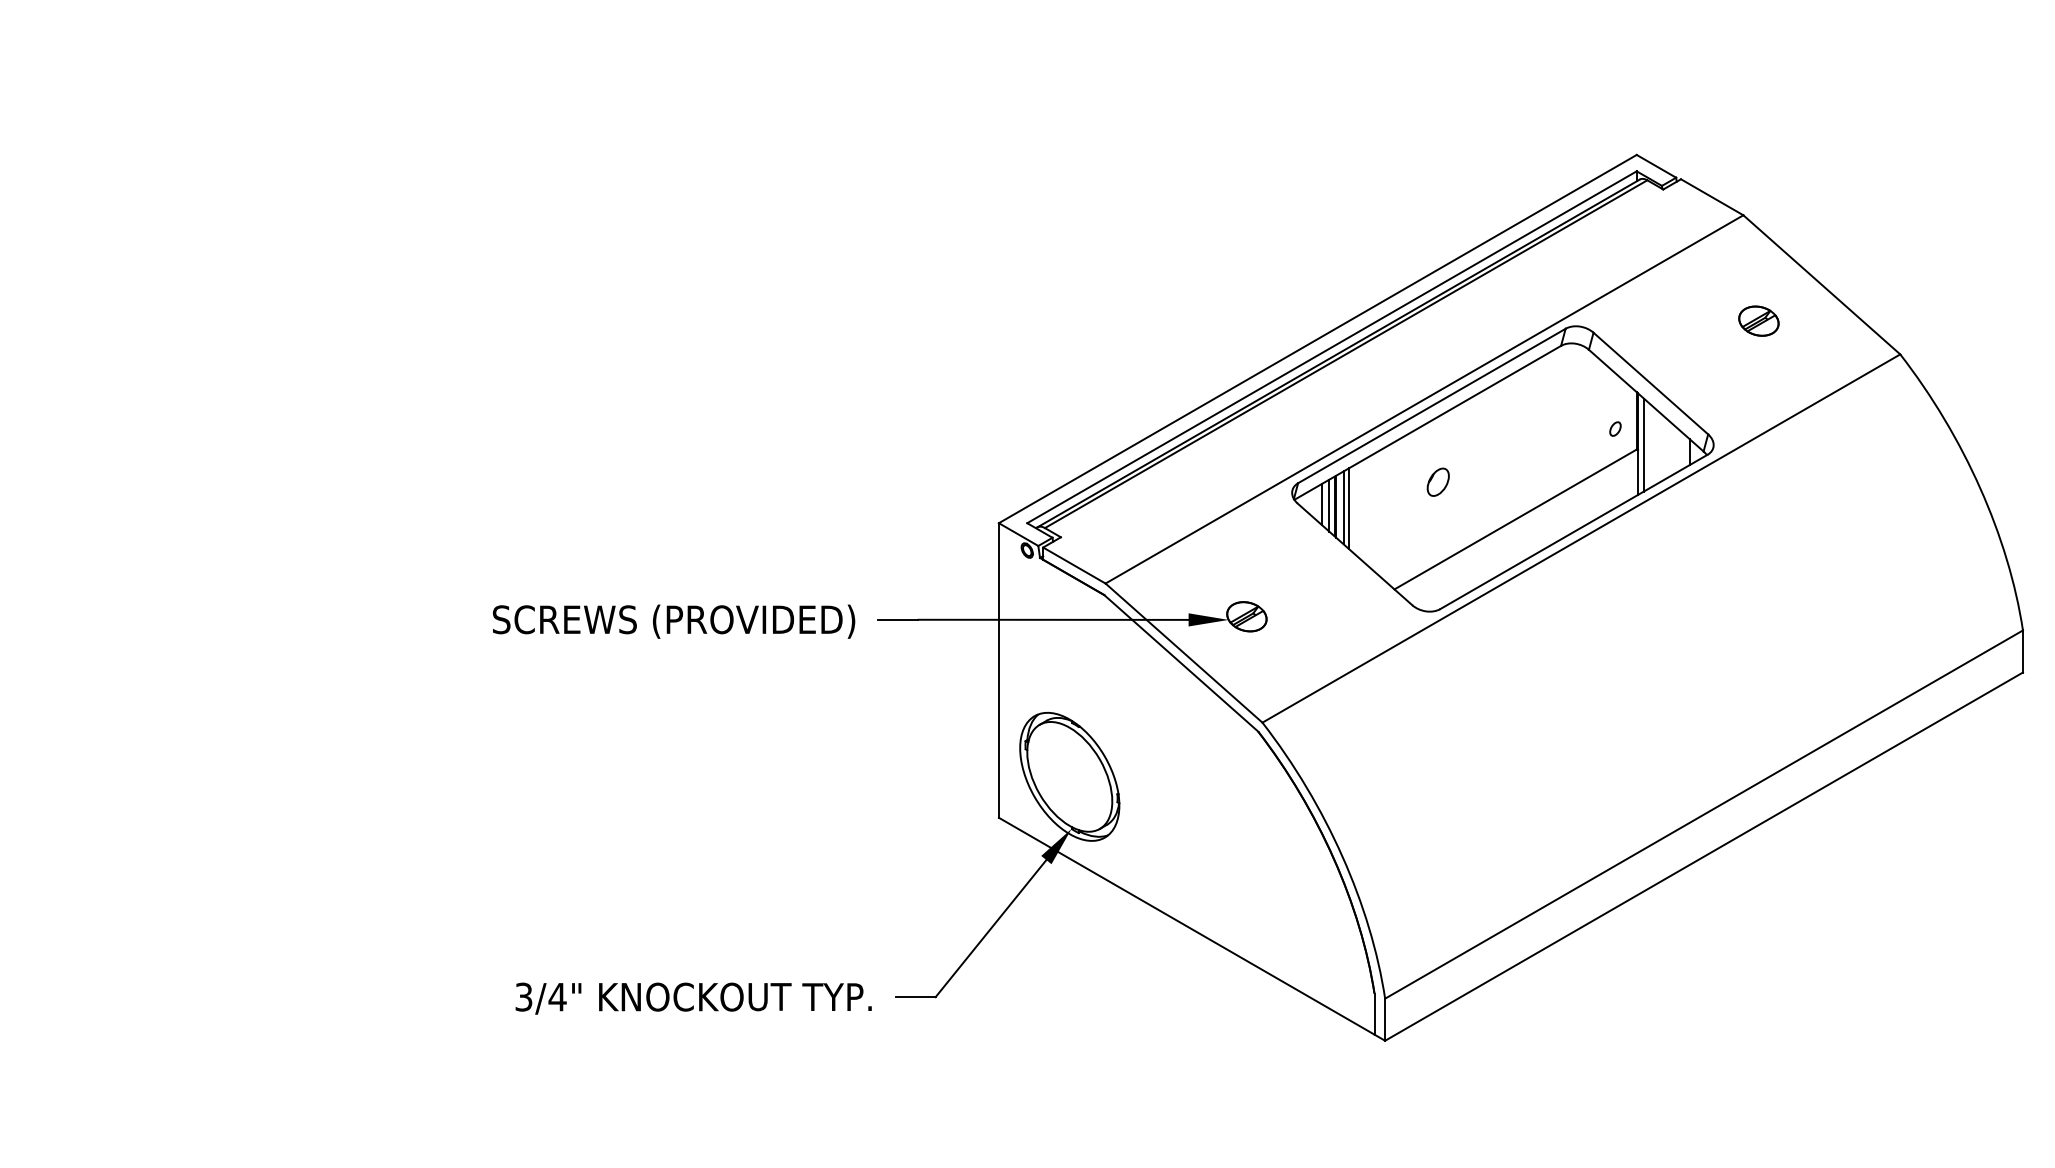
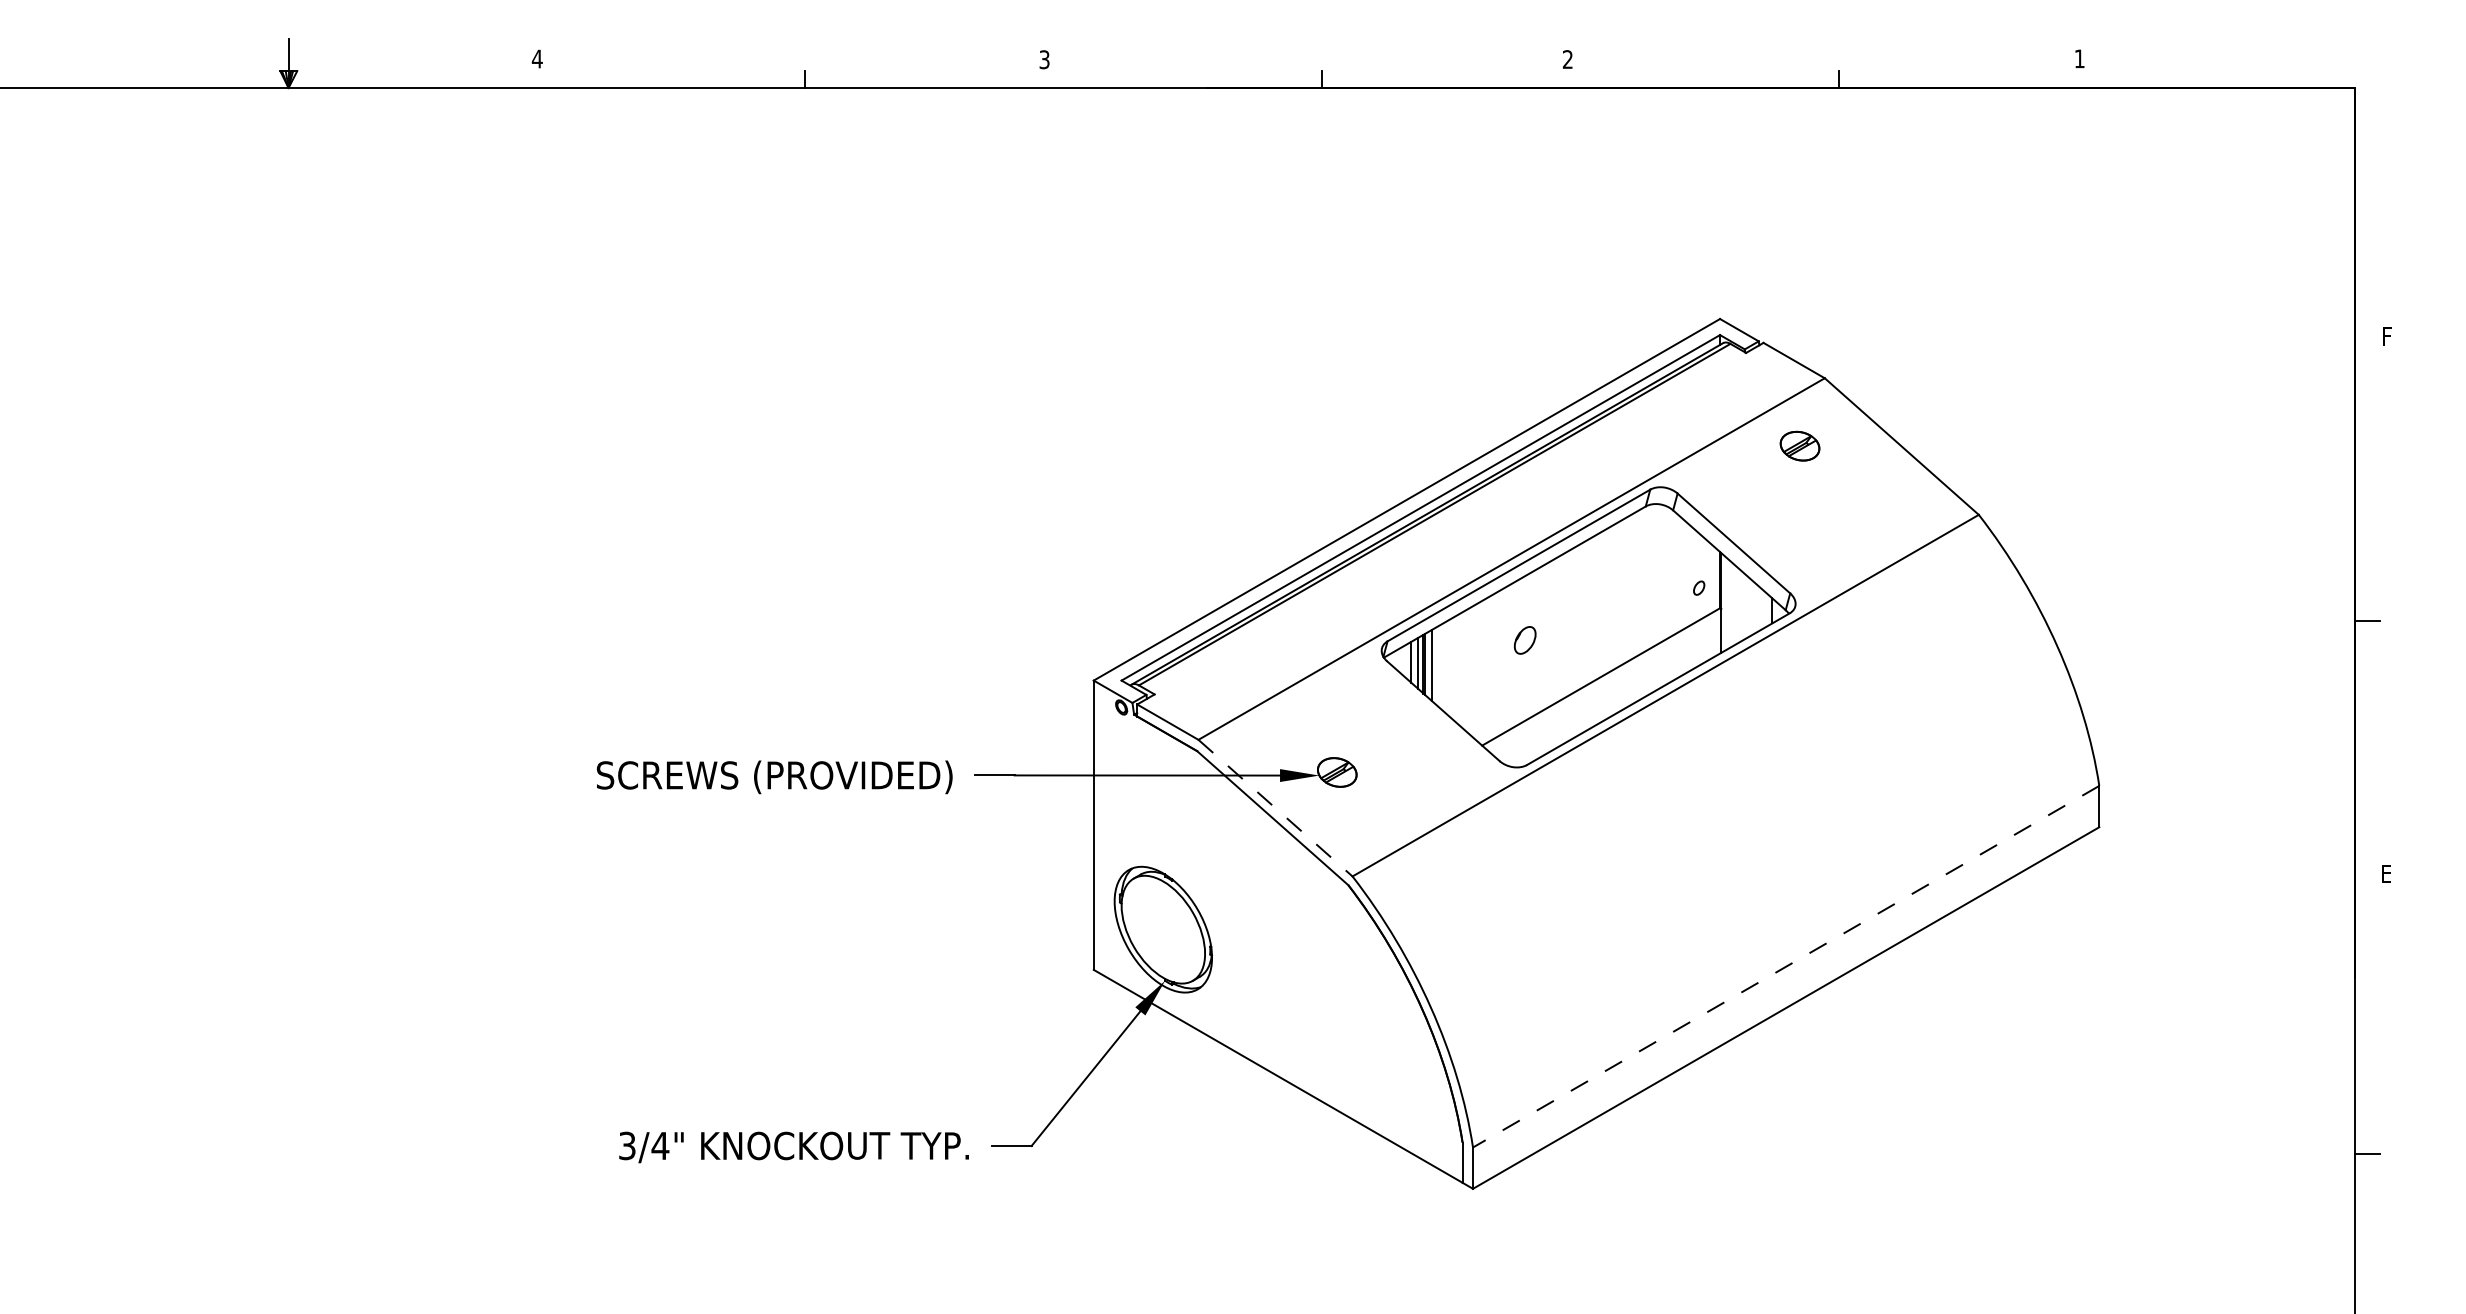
part: (1758, 320) -> (1799, 445), moved
line: (1644, 444) -> (1727, 603), removed
line: (1348, 507) -> (1437, 665), removed
line: (1183, 653) -> (1275, 808), solid -> dashed
line: (1704, 814) -> (1786, 966), solid -> dashed

